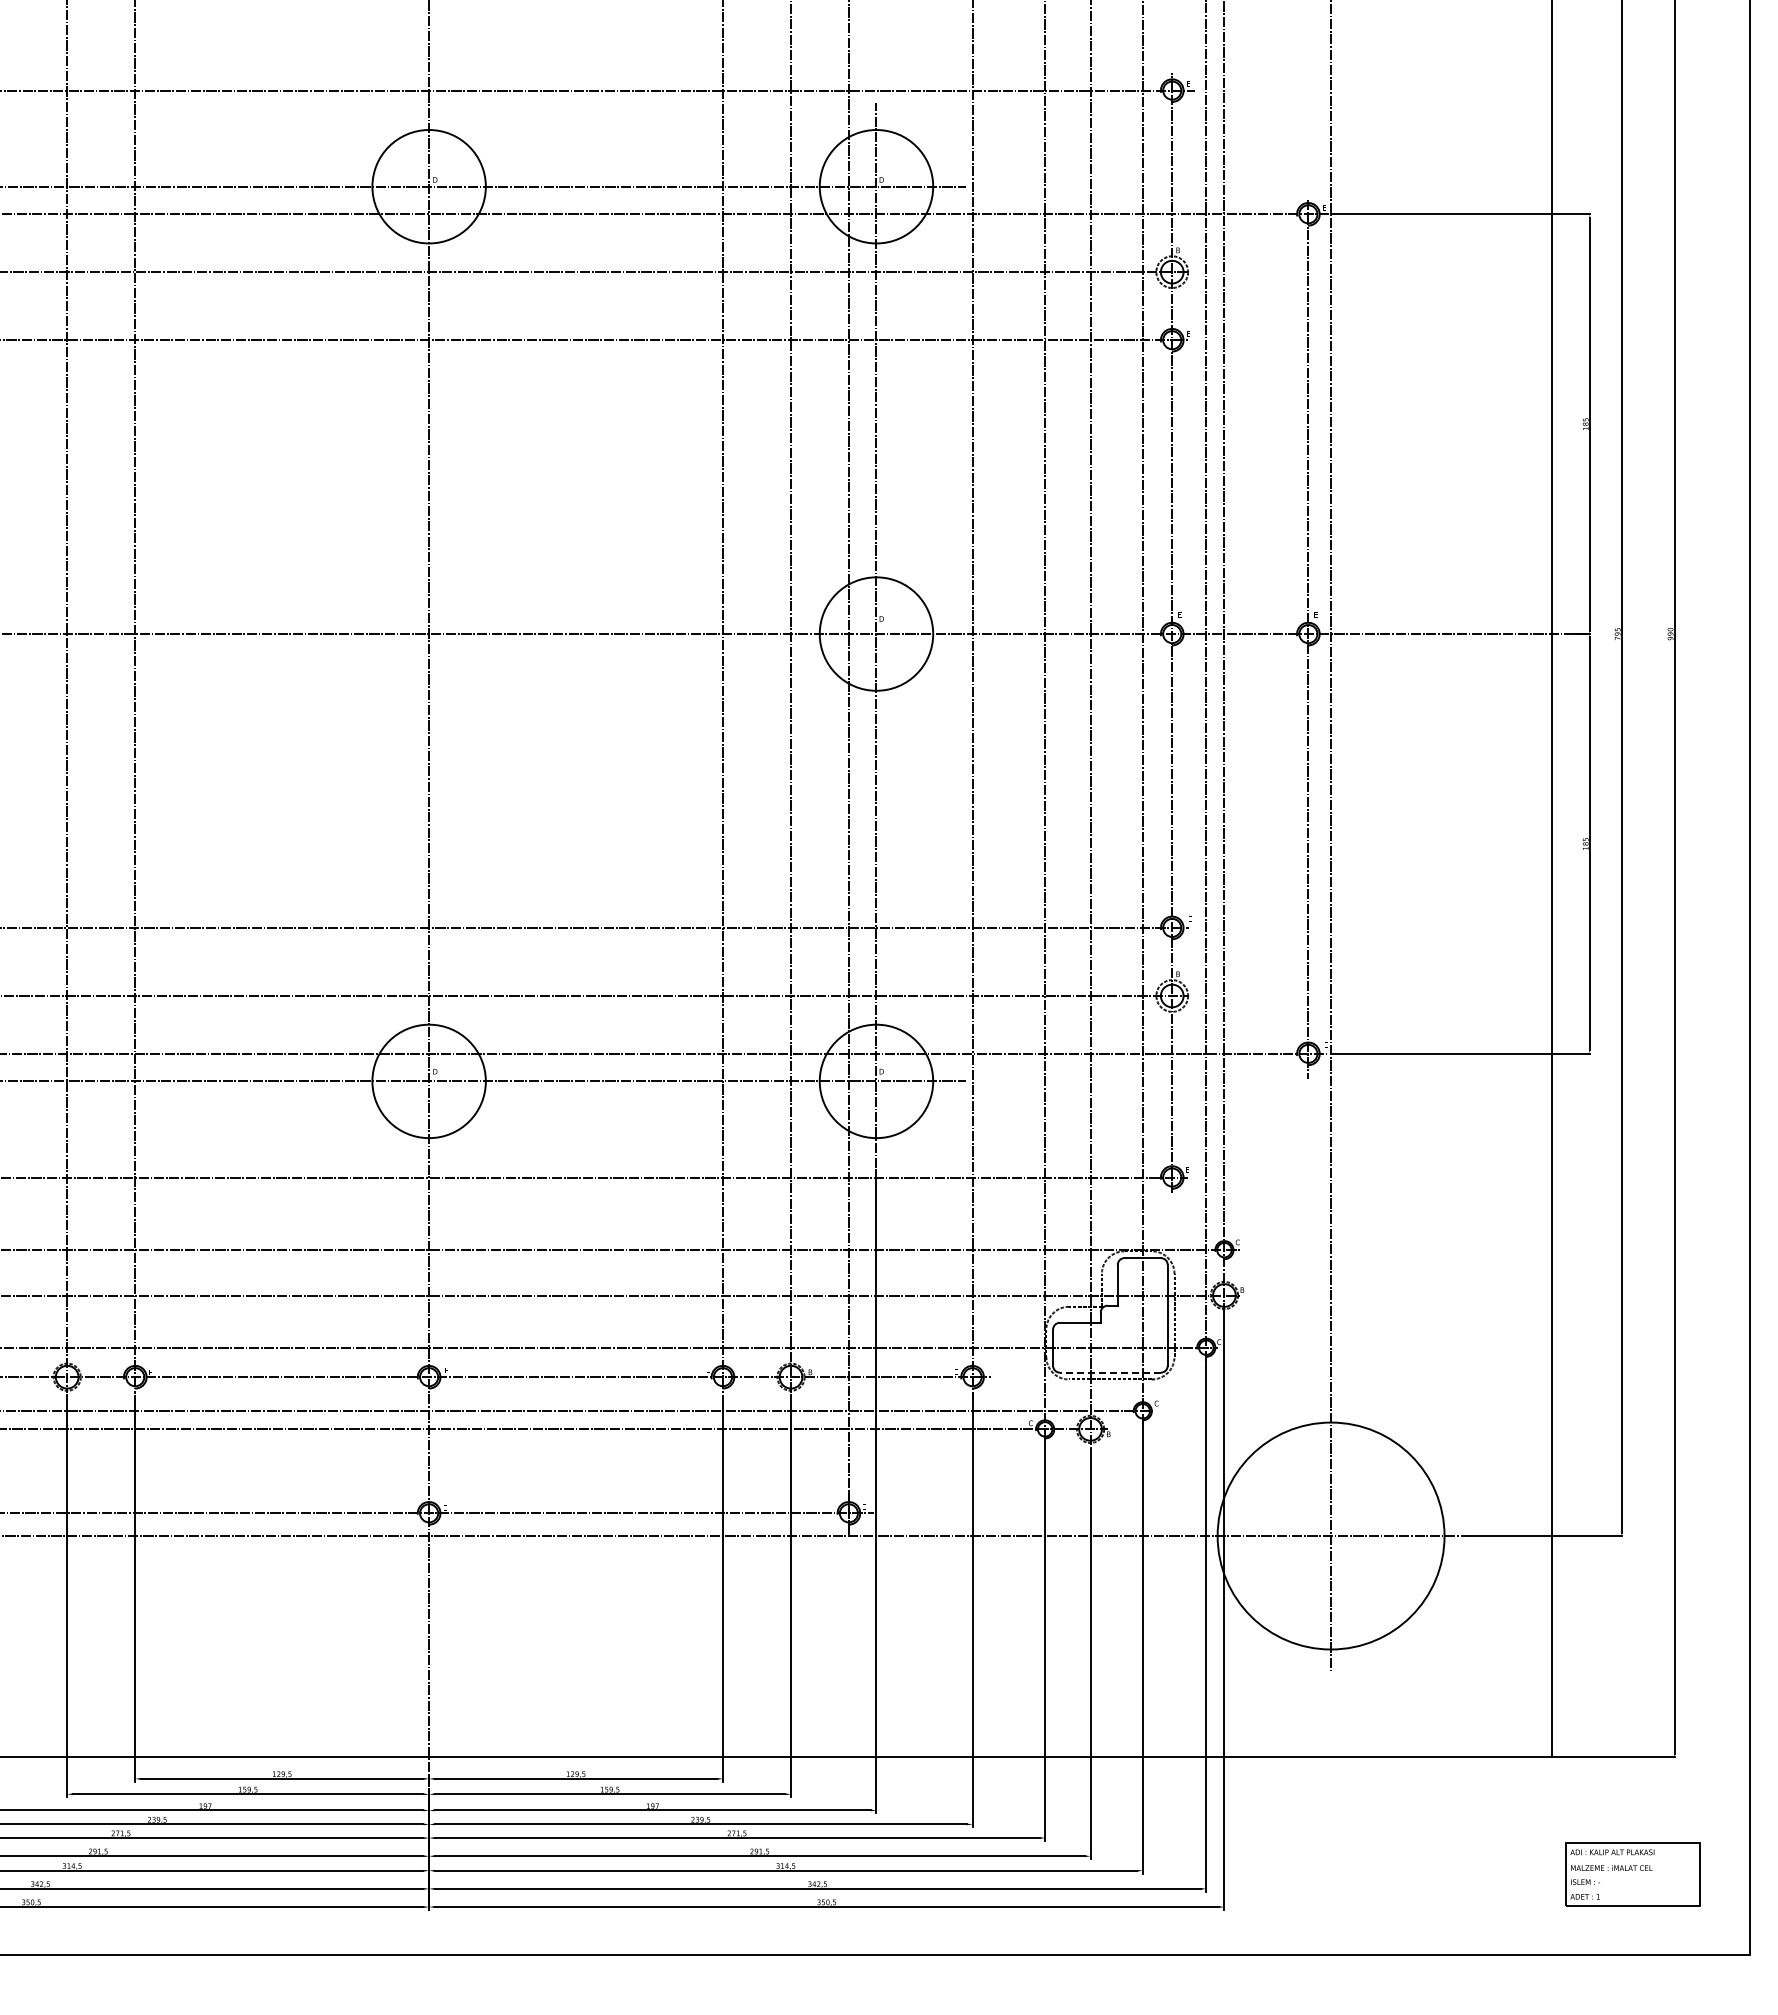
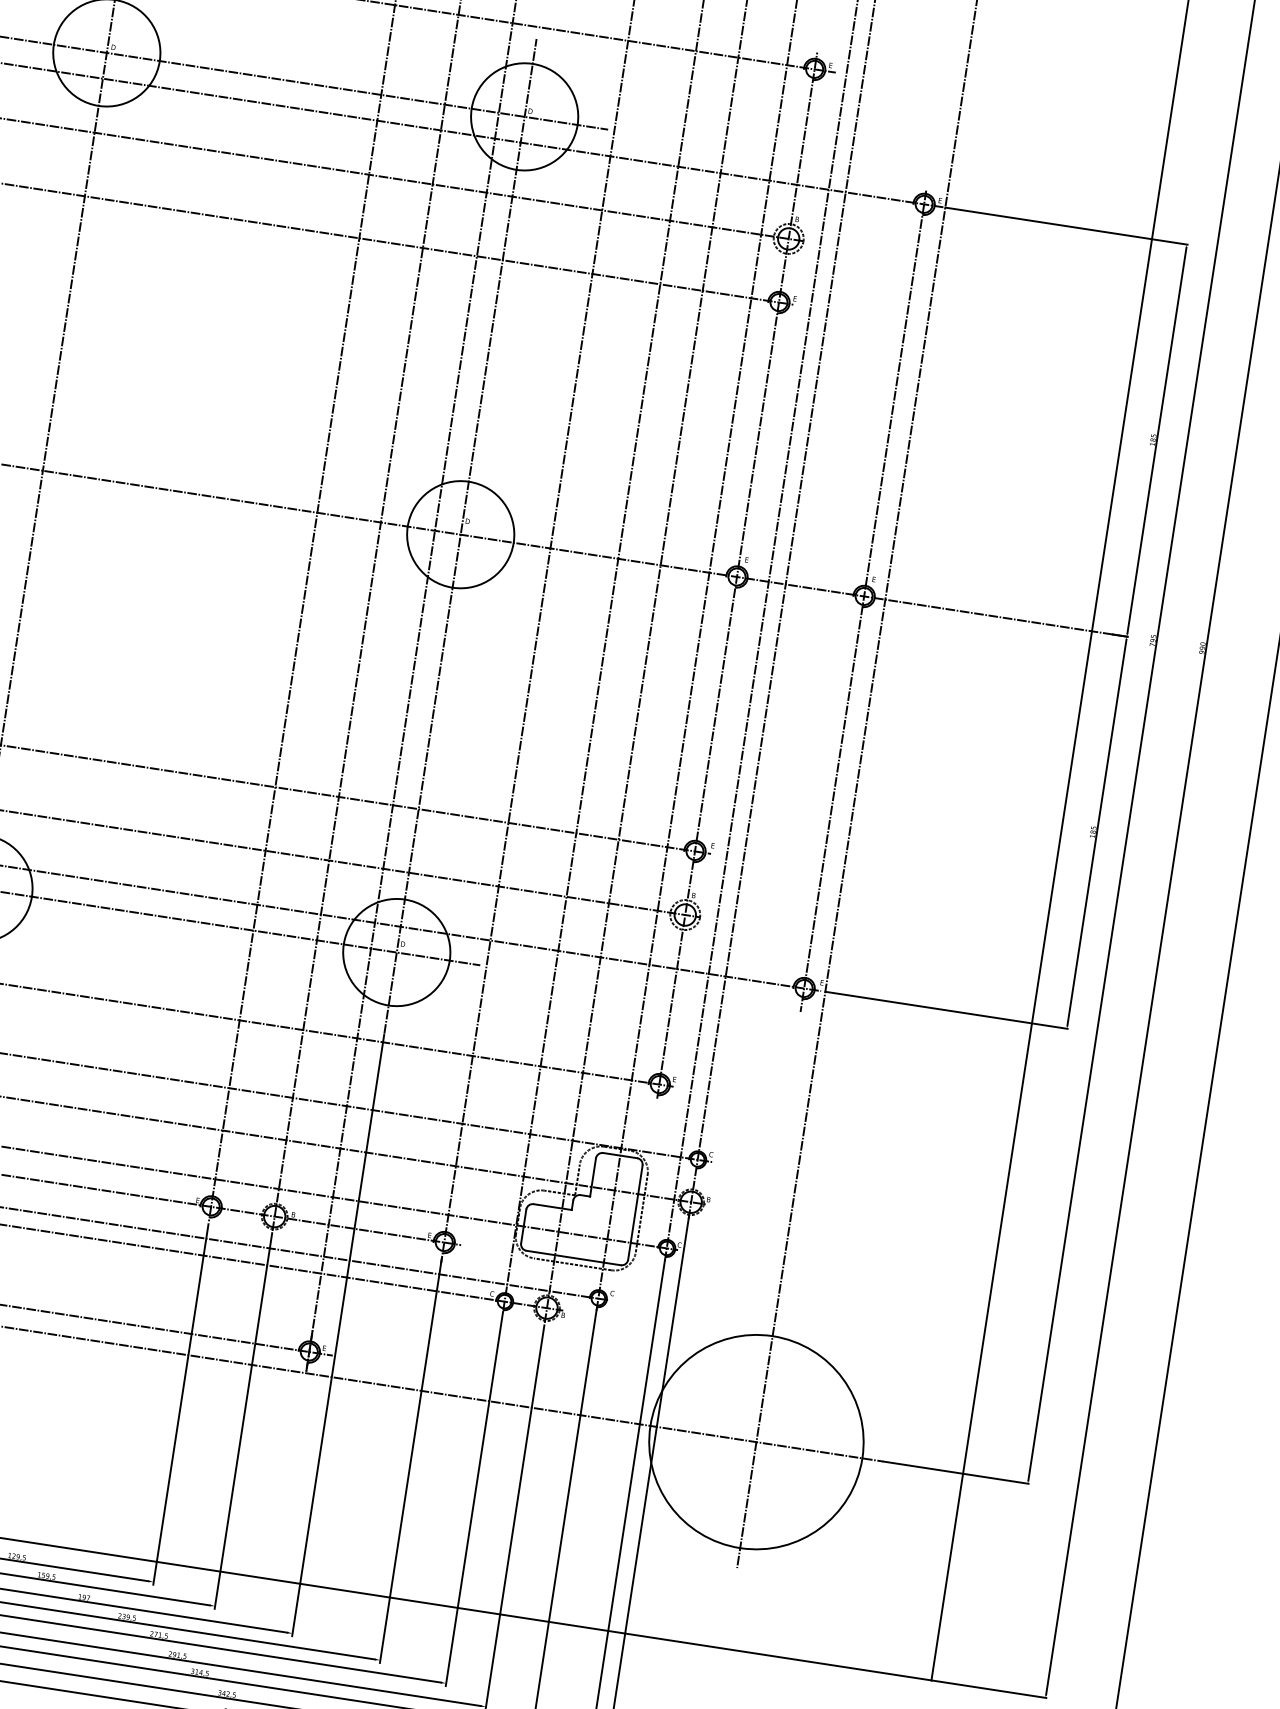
line: (1109, 1372) -> (572, 1257), dashed -> solid

